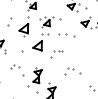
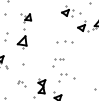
part: (46, 33) -> (44, 43), removed
part: (17, 70) -> (21, 83), size x0.6
part: (72, 71) -> (66, 77), moved

